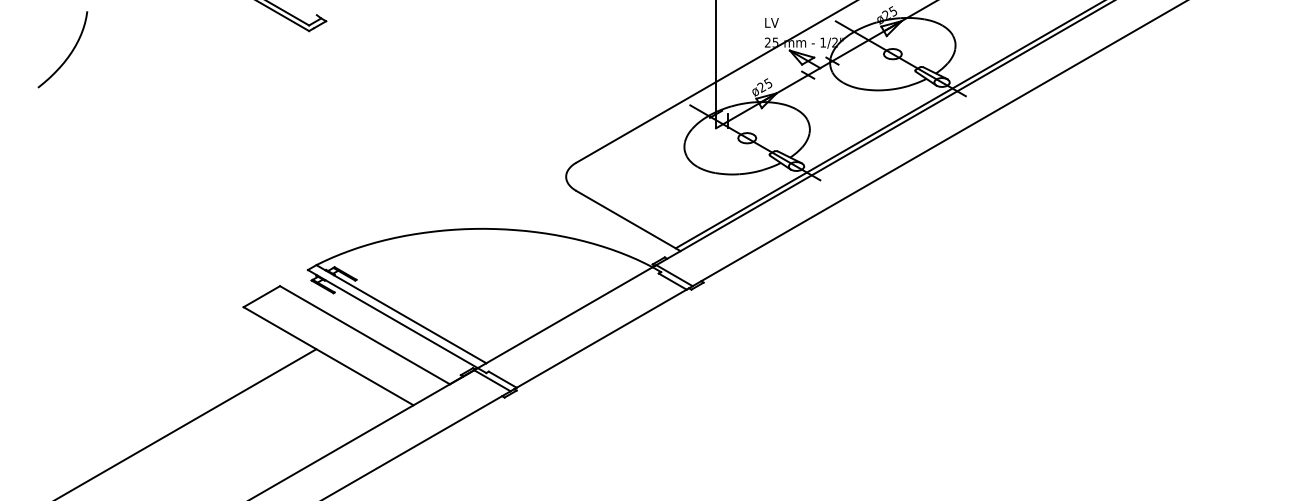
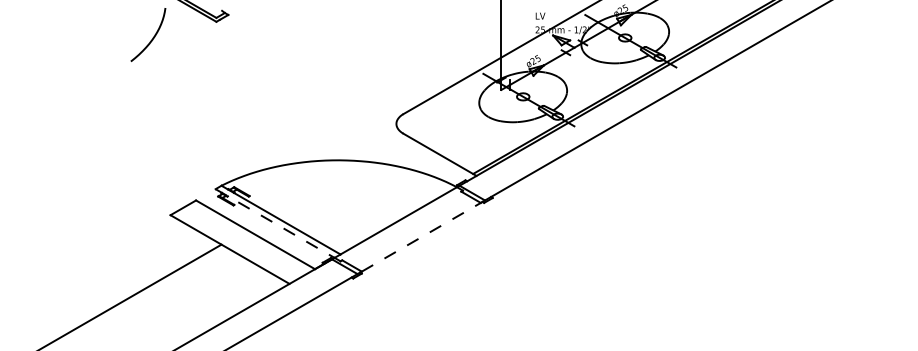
curve: (69, 53) -> (152, 37), moved
line: (393, 319) -> (275, 223), solid -> dashed
line: (602, 338) -> (421, 237), solid -> dashed

